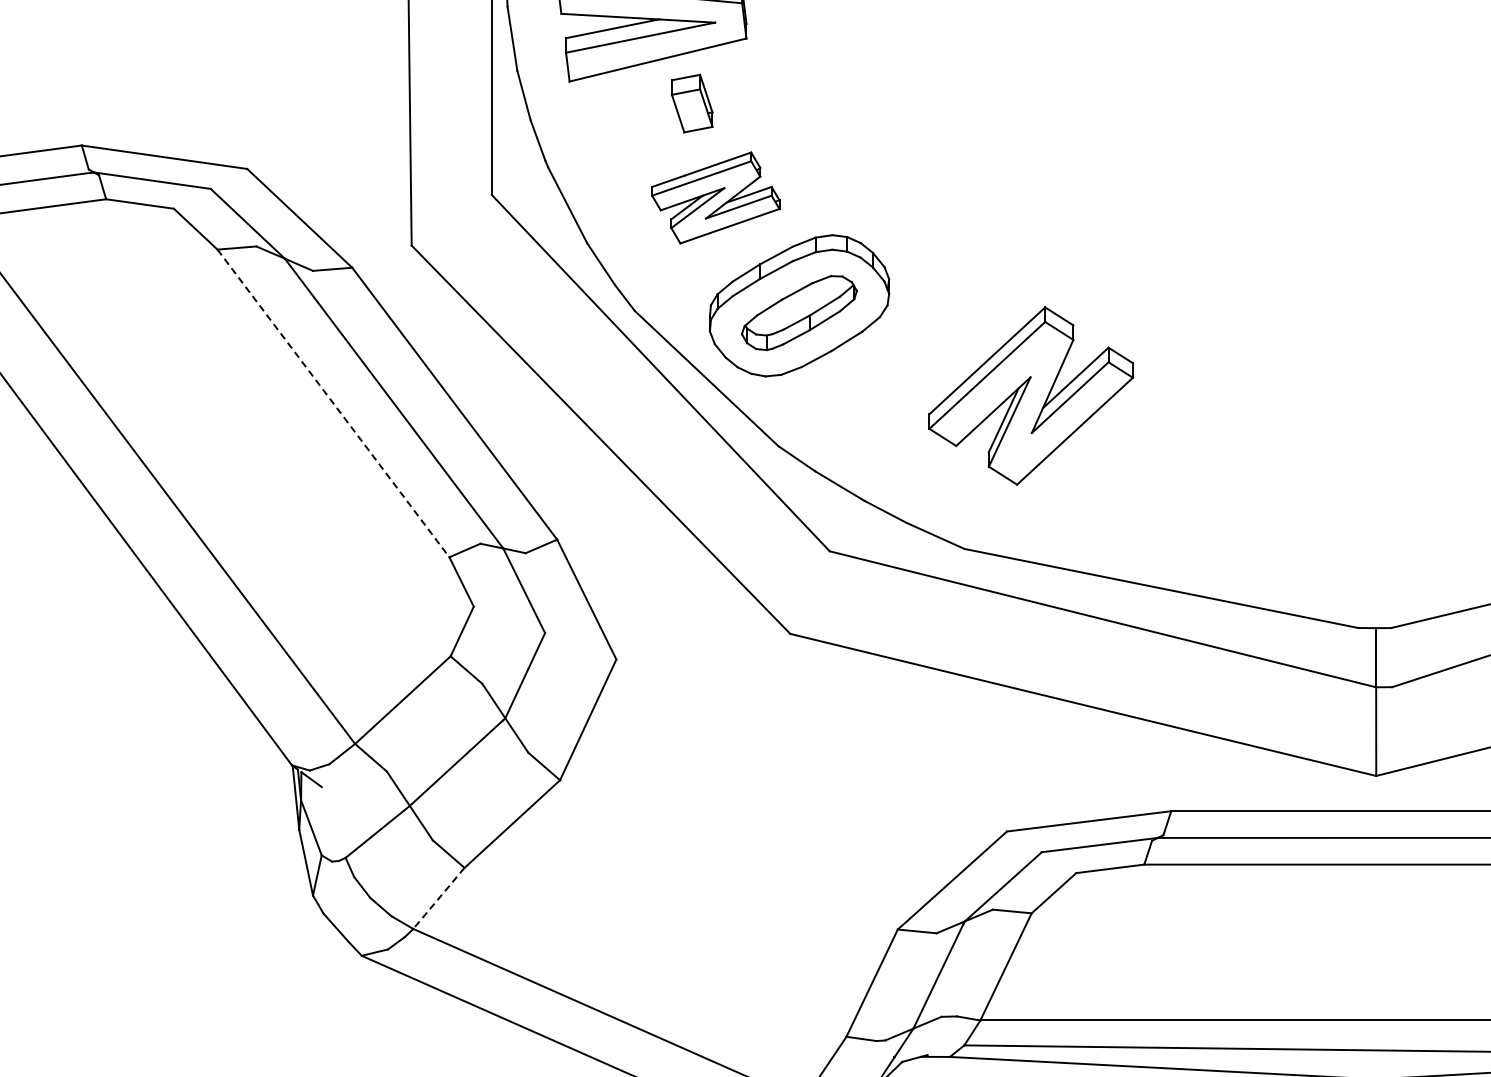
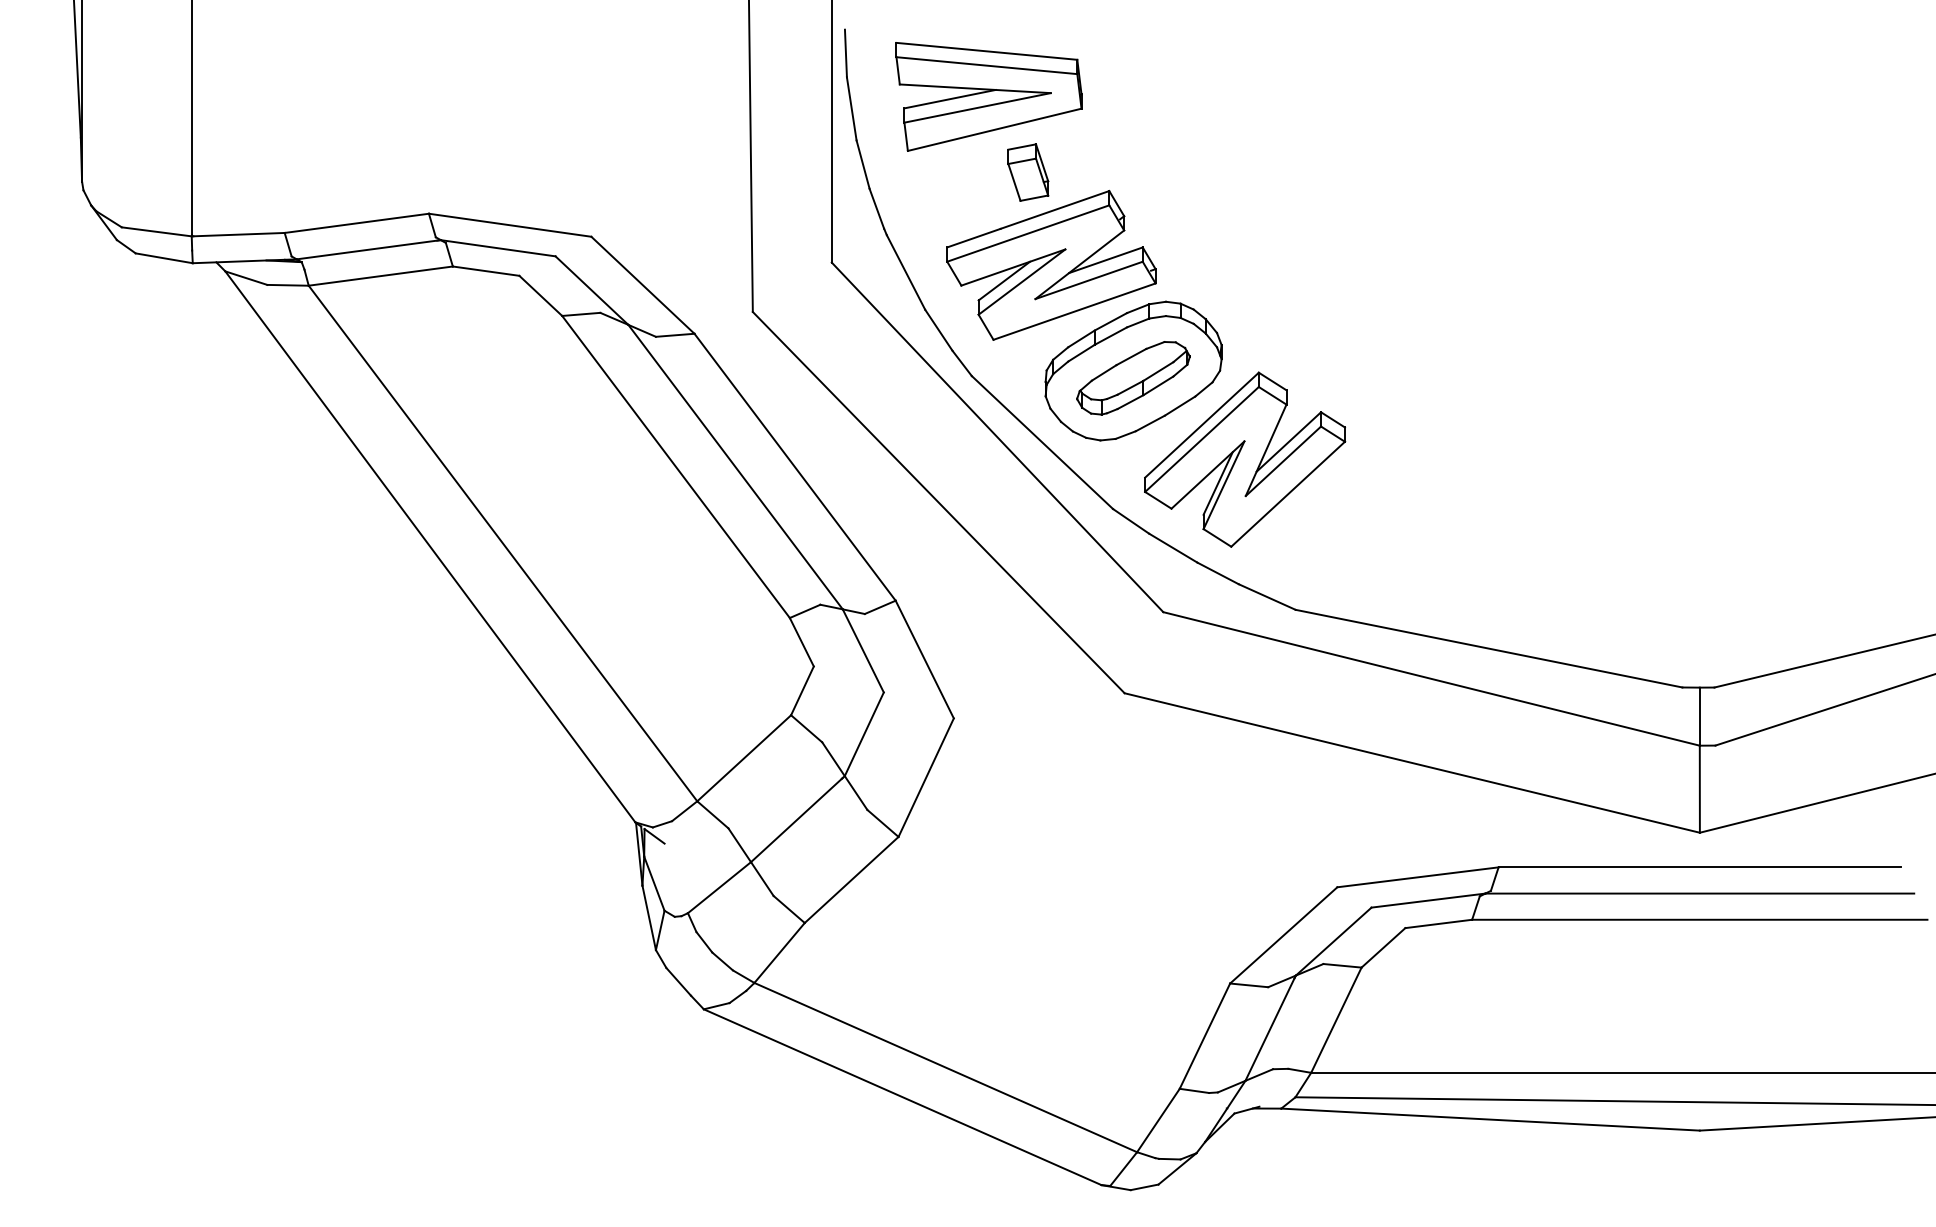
part: (715, 197) -> (1051, 264), size x1.67
part: (1031, 395) -> (1245, 459), moved
line: (333, 403) -> (676, 467), dashed -> solid
line: (438, 898) -> (779, 953), dashed -> solid

